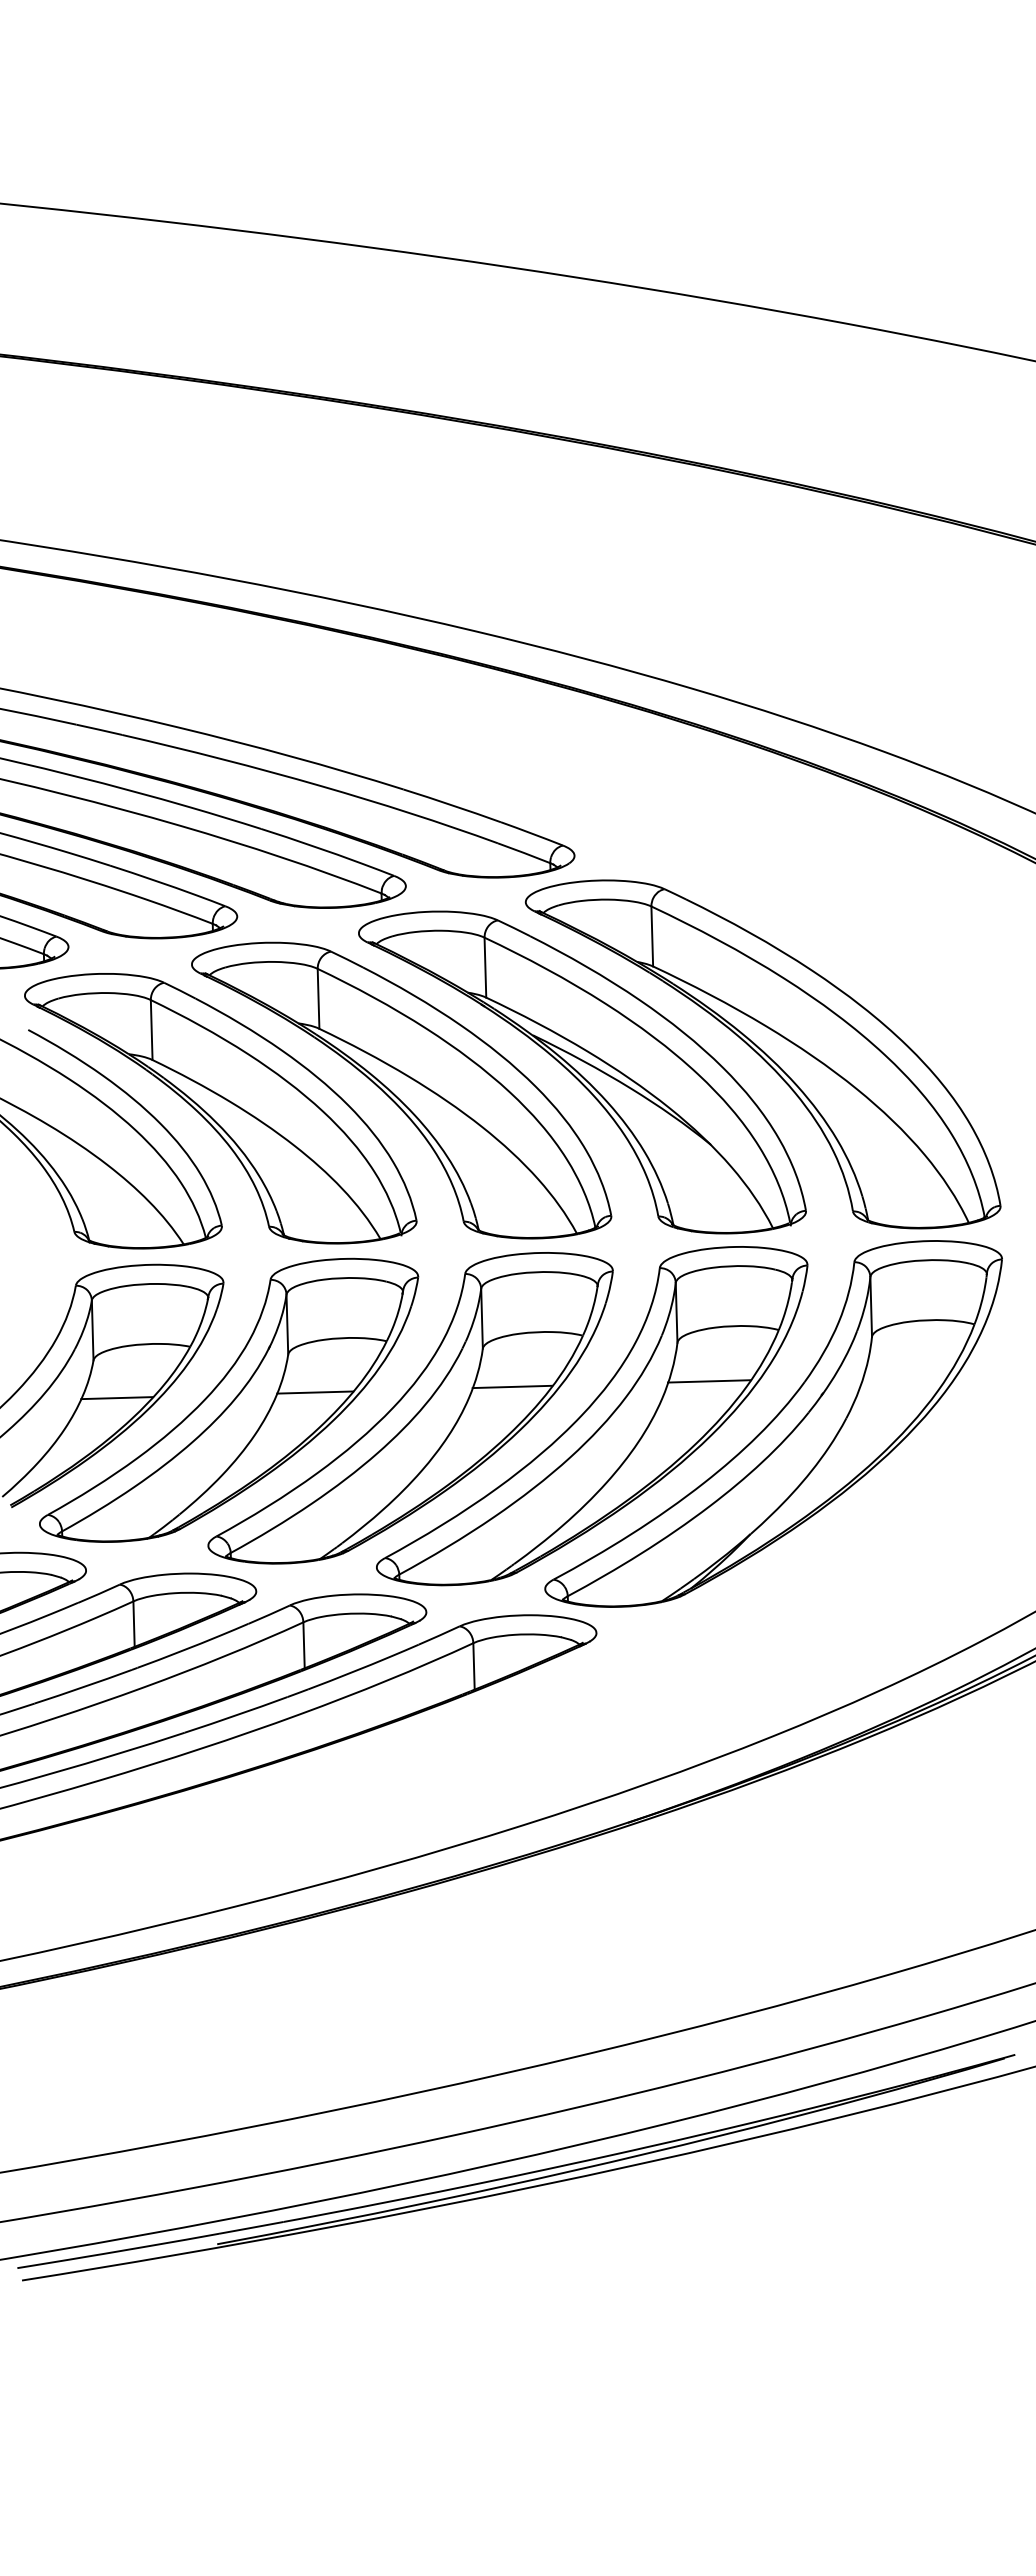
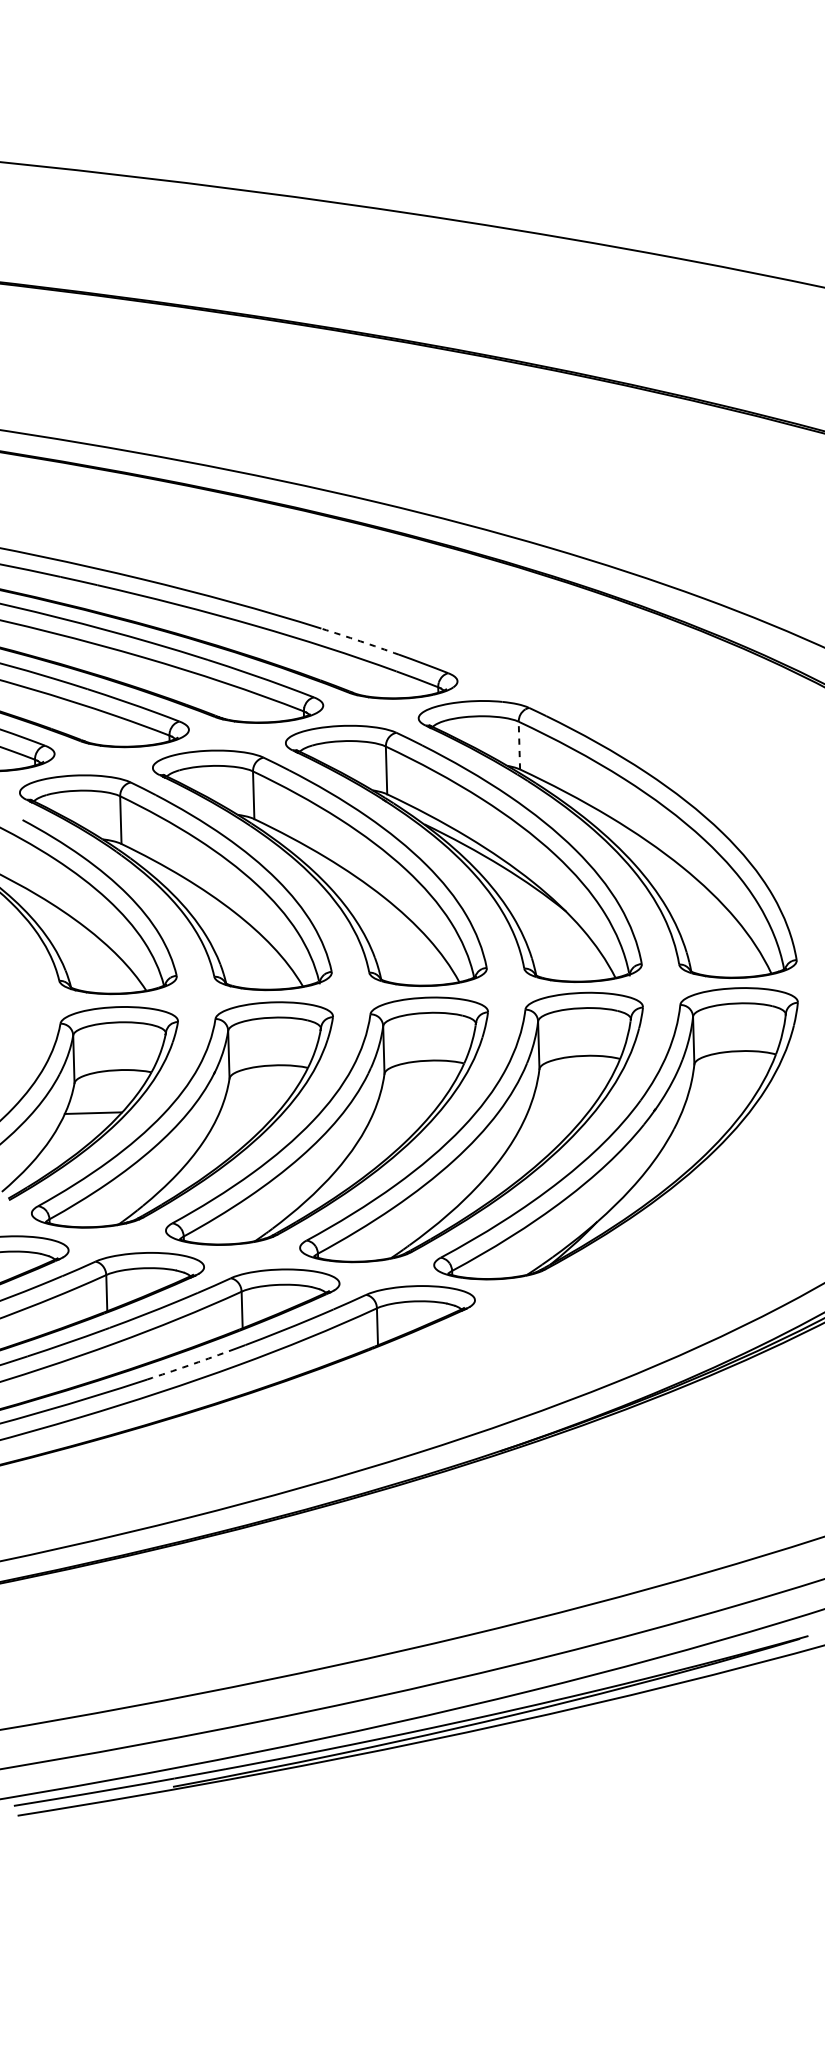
arc: (452, 805) -> (360, 641), solid -> dashed
line: (652, 936) -> (519, 745), solid -> dashed
line: (708, 1381) -> (564, 1099), removed
line: (512, 1386) -> (408, 1103), removed
line: (315, 1392) -> (251, 1108), removed
arc: (236, 1715) -> (188, 1365), solid -> dashed

